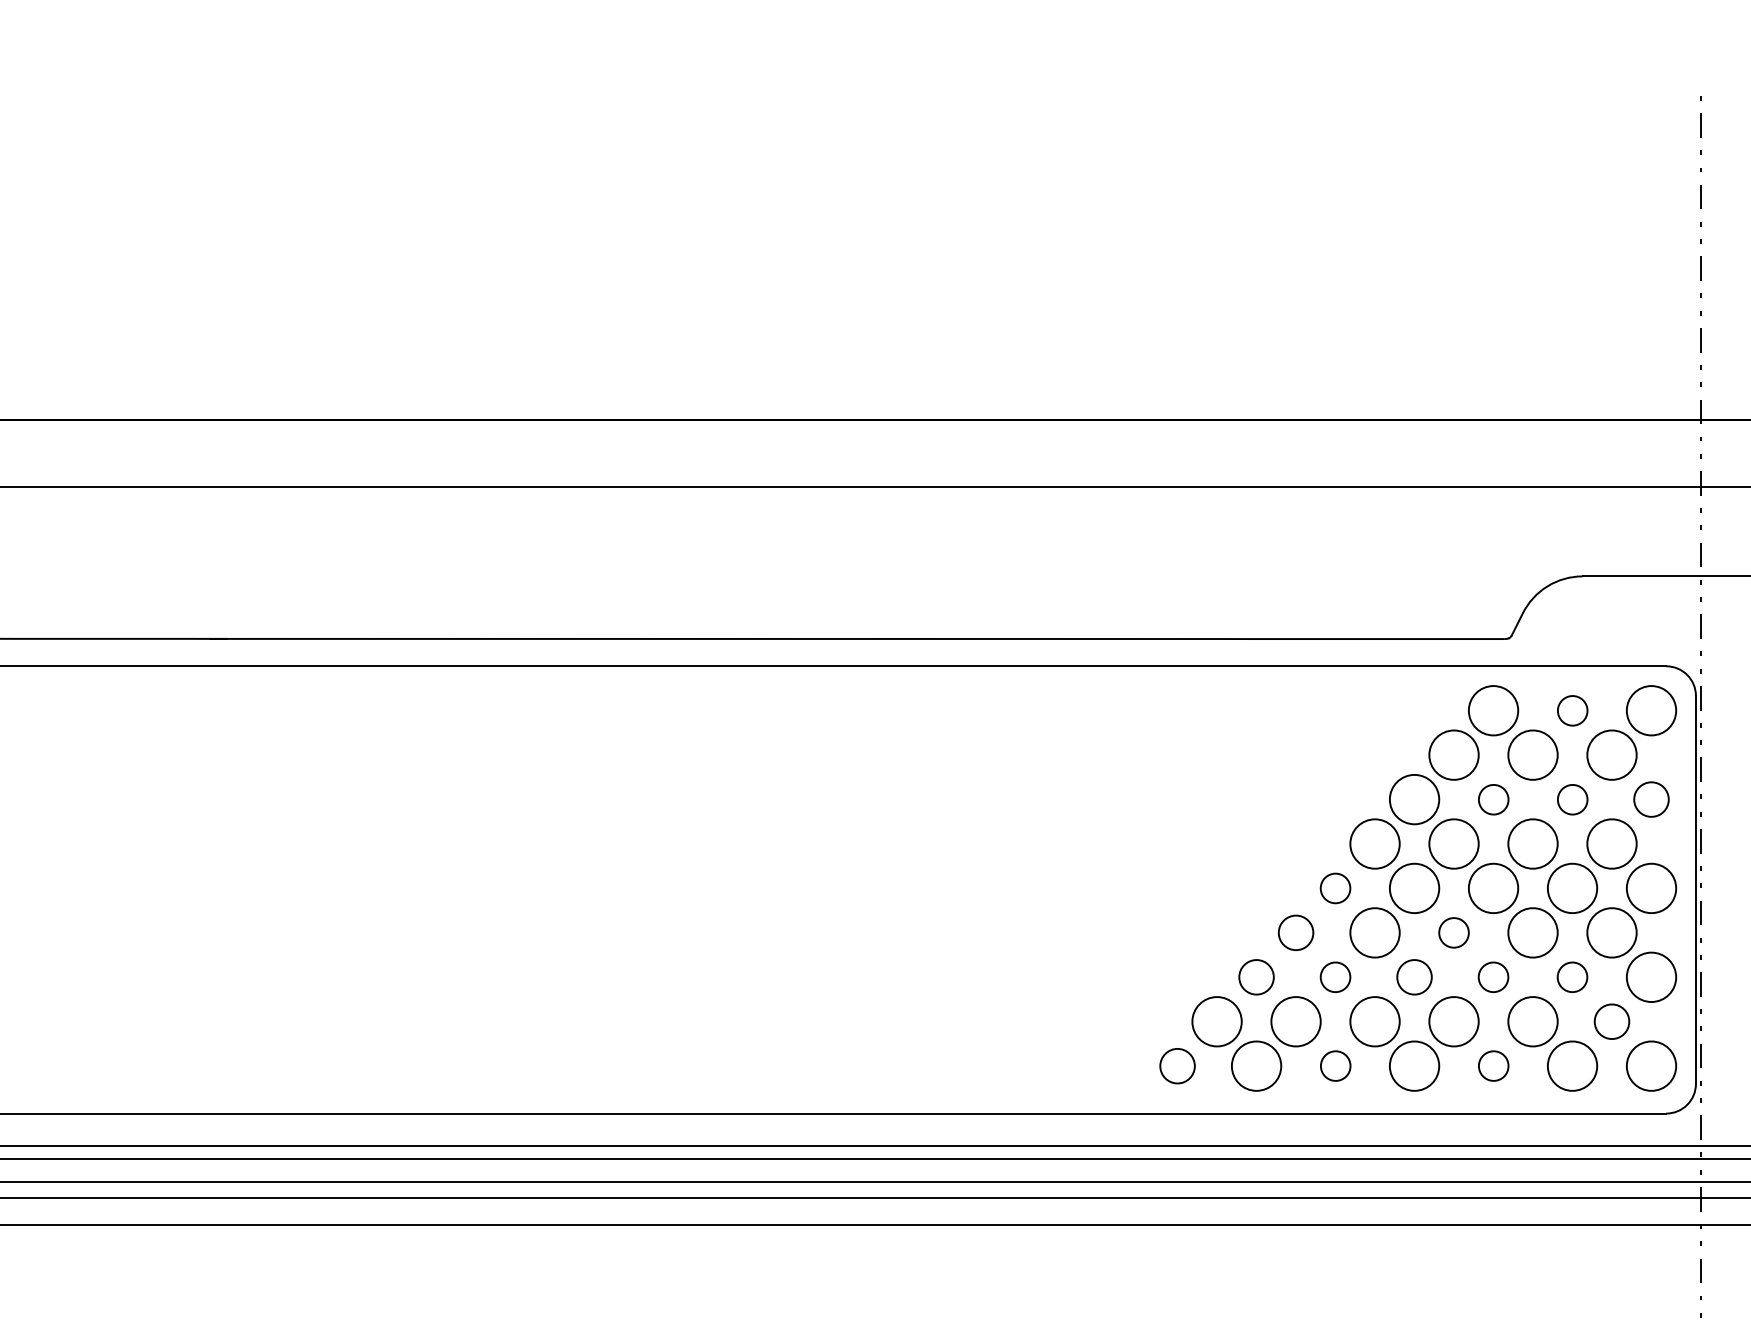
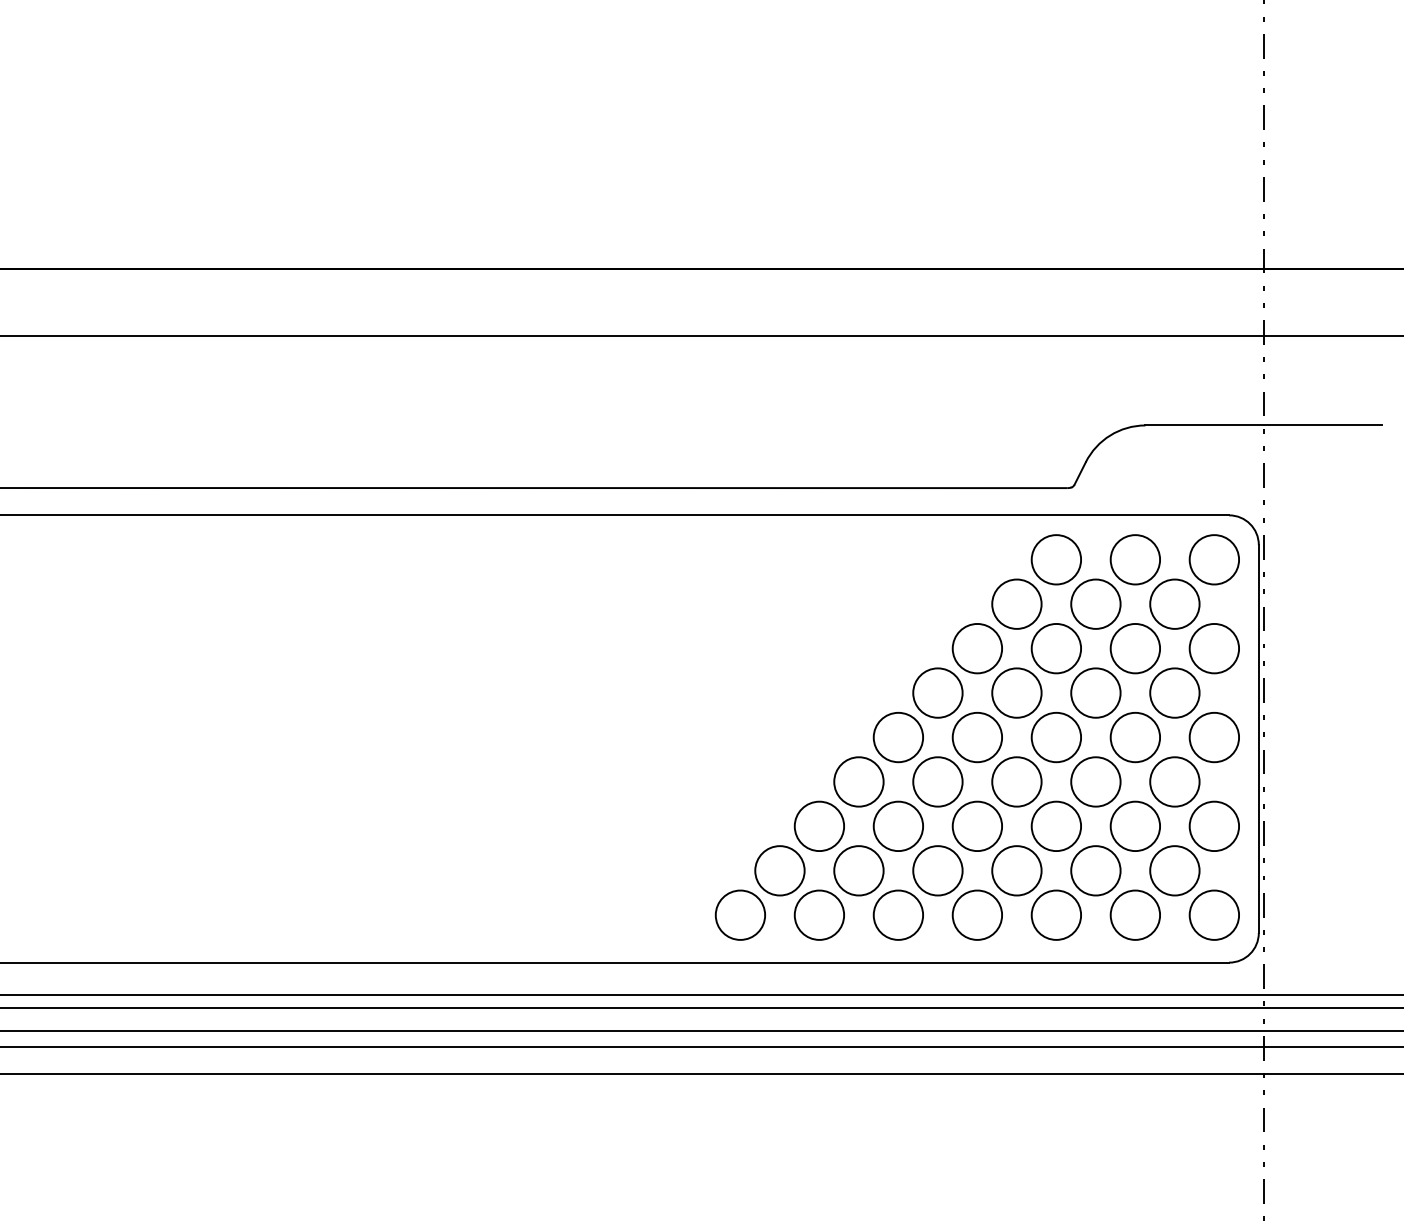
circle: (1572, 710) -> (1135, 559), size x1.67
circle: (1493, 799) -> (1056, 648), size x1.67
circle: (1572, 799) -> (1135, 648), size x1.67
circle: (1651, 799) -> (1214, 648), size x1.43
circle: (1335, 888) -> (898, 737), size x1.67
circle: (1295, 932) -> (858, 781), size x1.43
circle: (1453, 932) -> (1016, 781), size x1.67
circle: (1256, 977) -> (819, 826), size x1.43
circle: (1335, 977) -> (898, 826), size x1.67
circle: (1414, 977) -> (977, 826), size x1.43
circle: (1493, 977) -> (1056, 826), size x1.67
circle: (1572, 977) -> (1135, 826), size x1.67
circle: (1611, 1021) -> (1174, 870), size x1.43
circle: (1177, 1065) -> (740, 914), size x1.43
circle: (1335, 1065) -> (898, 914), size x1.67
circle: (1493, 1065) -> (1056, 914), size x1.67

